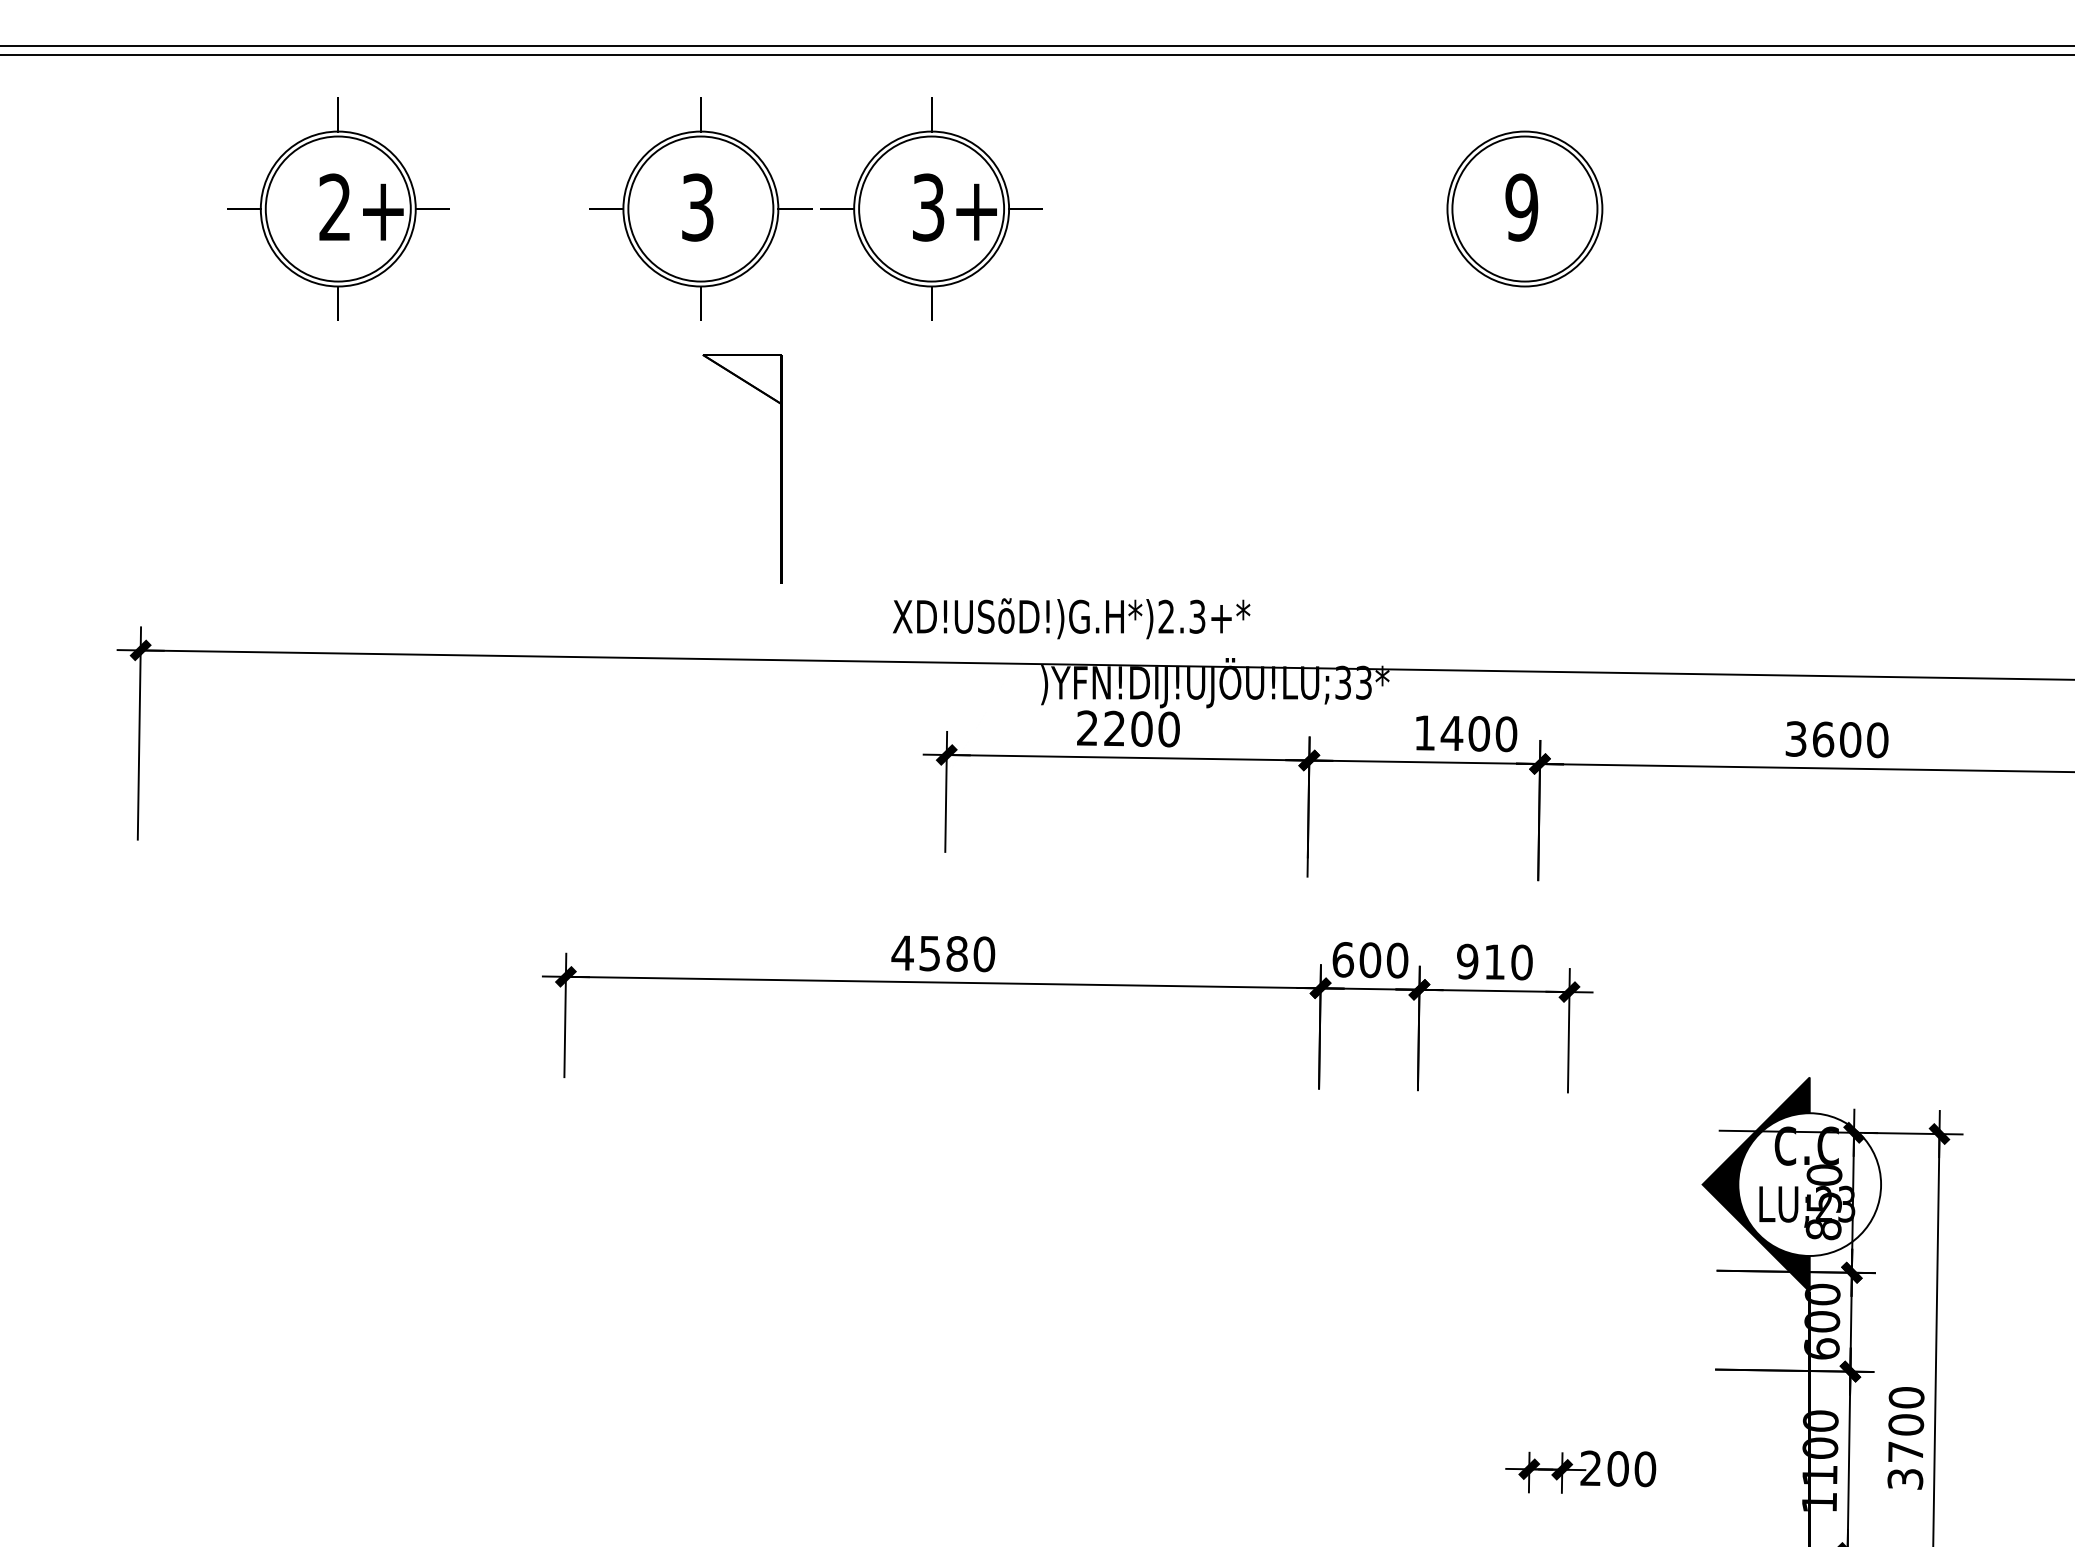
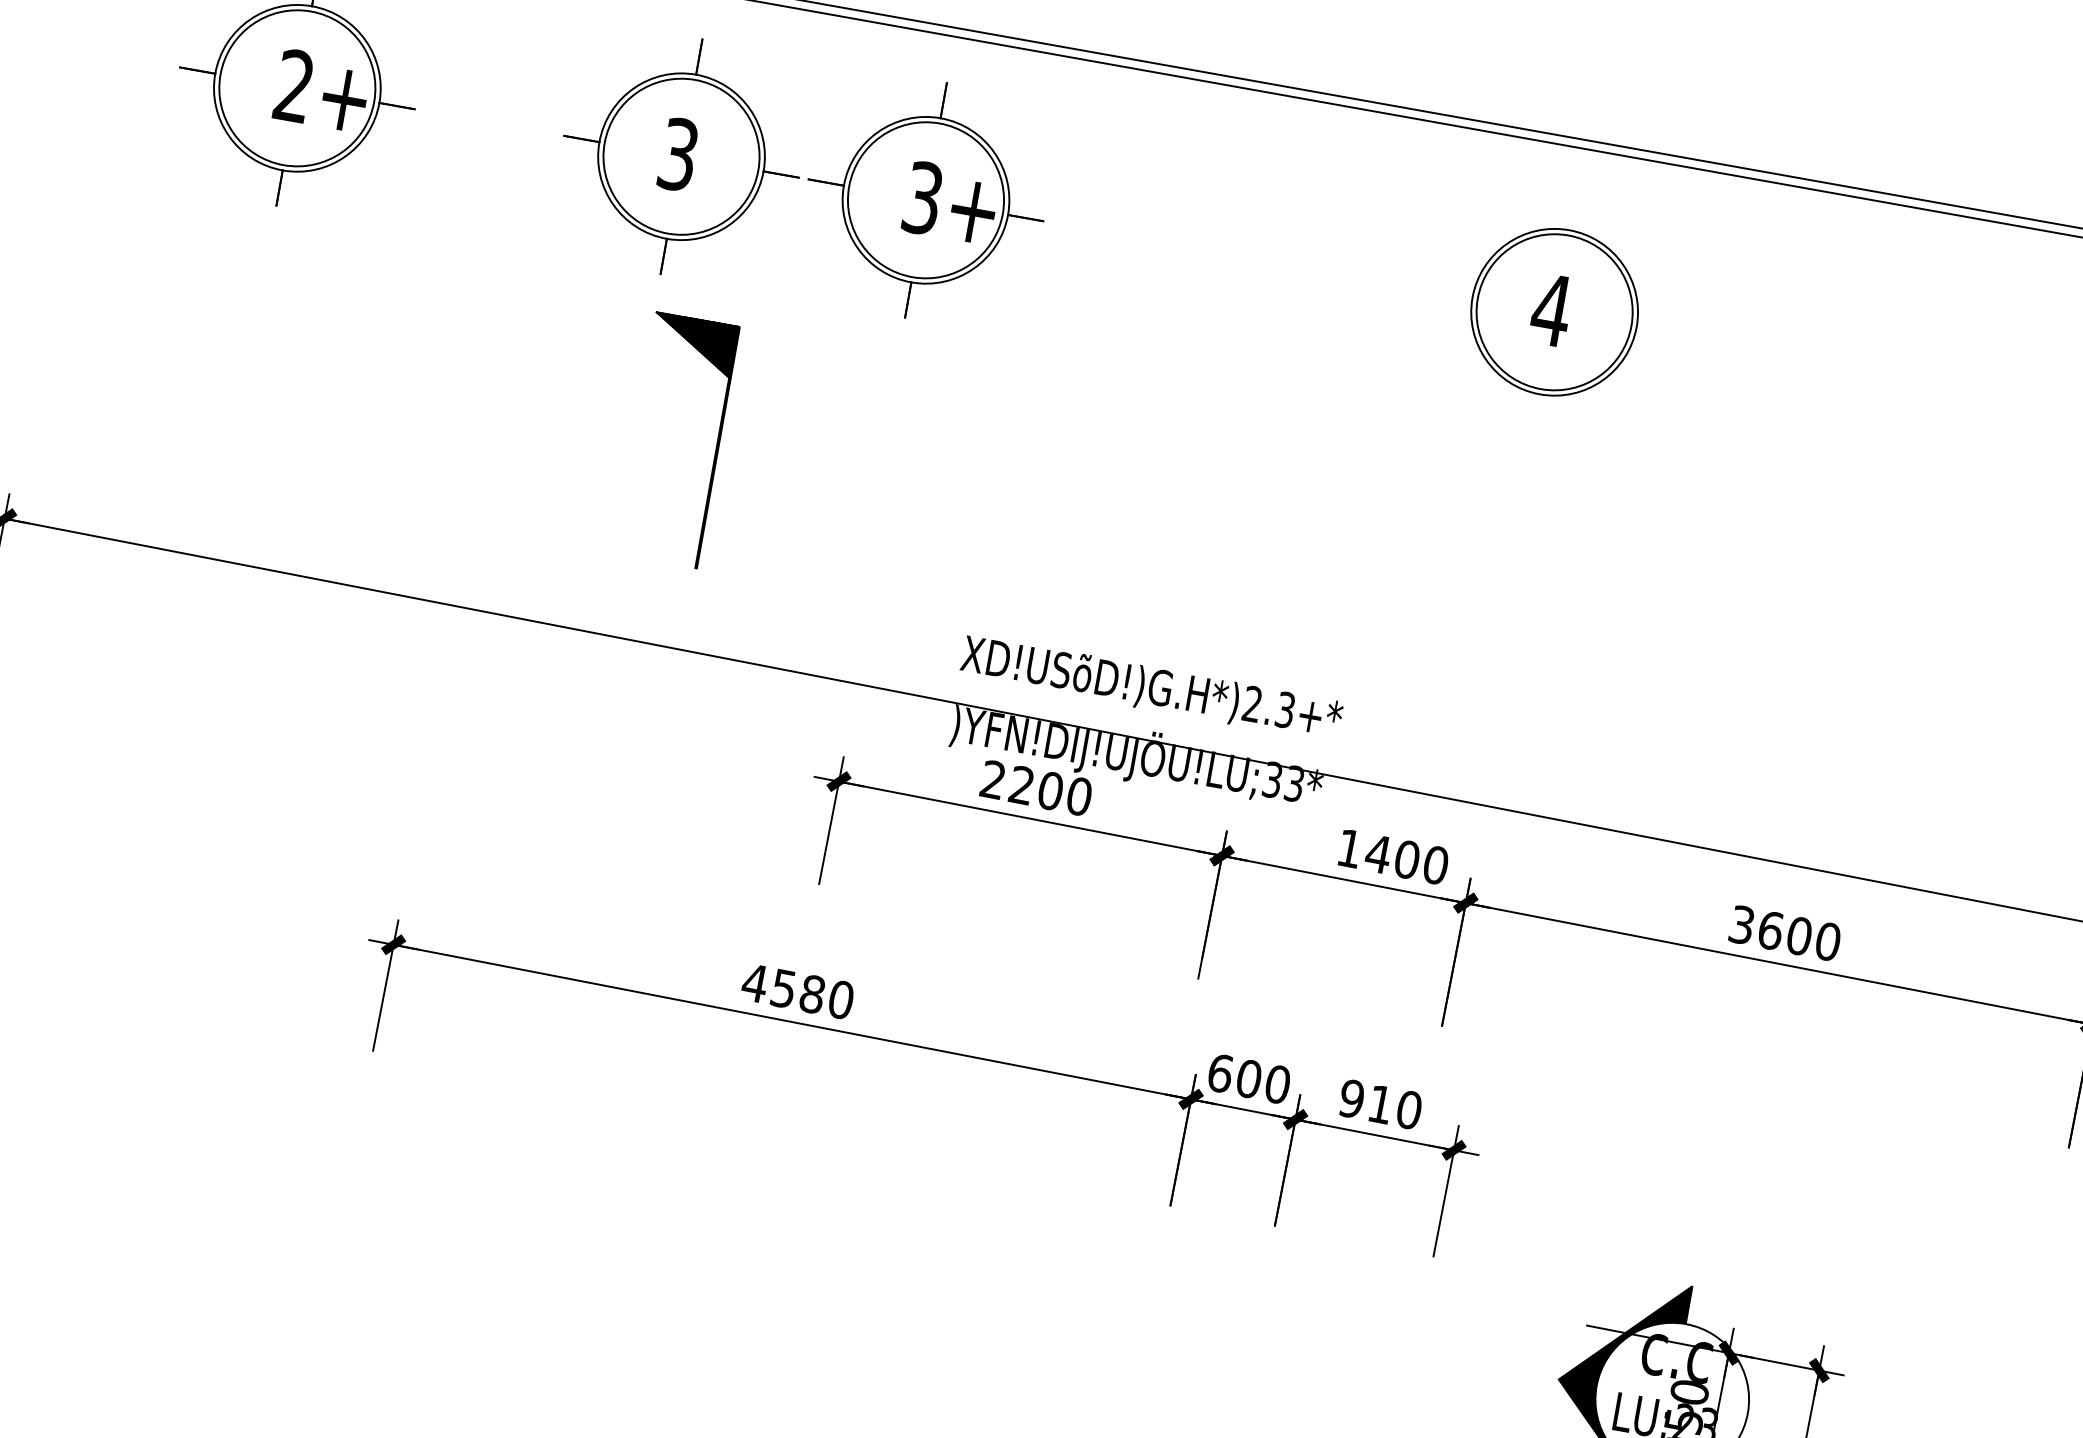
text: (1521, 207) -> (1551, 310), 9 -> 4
fill: (742, 379) -> (693, 345), added
text: (1071, 618) -> (1151, 688), moved

